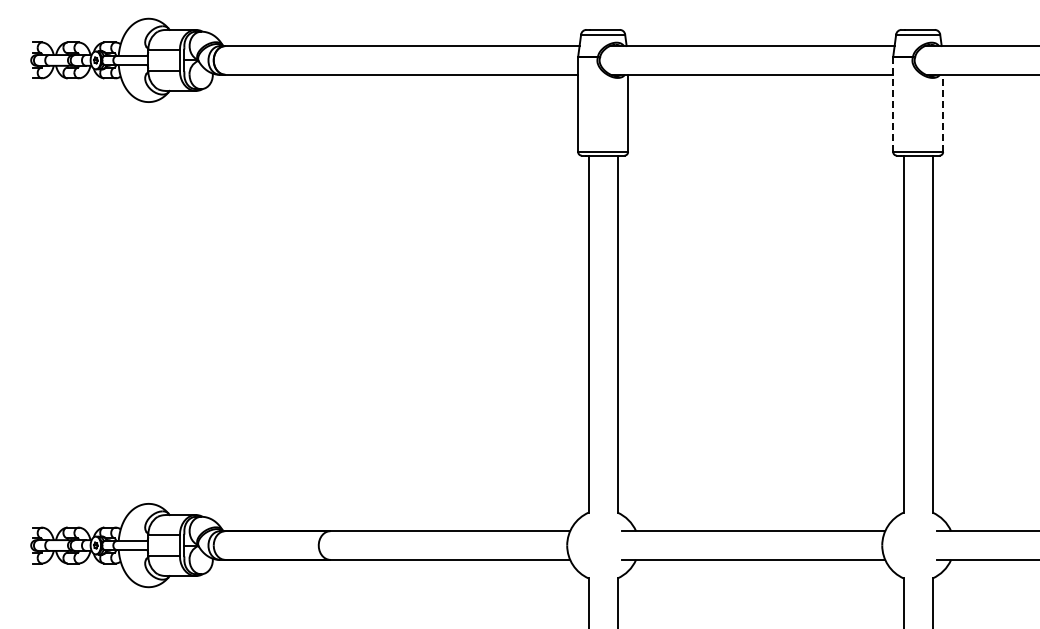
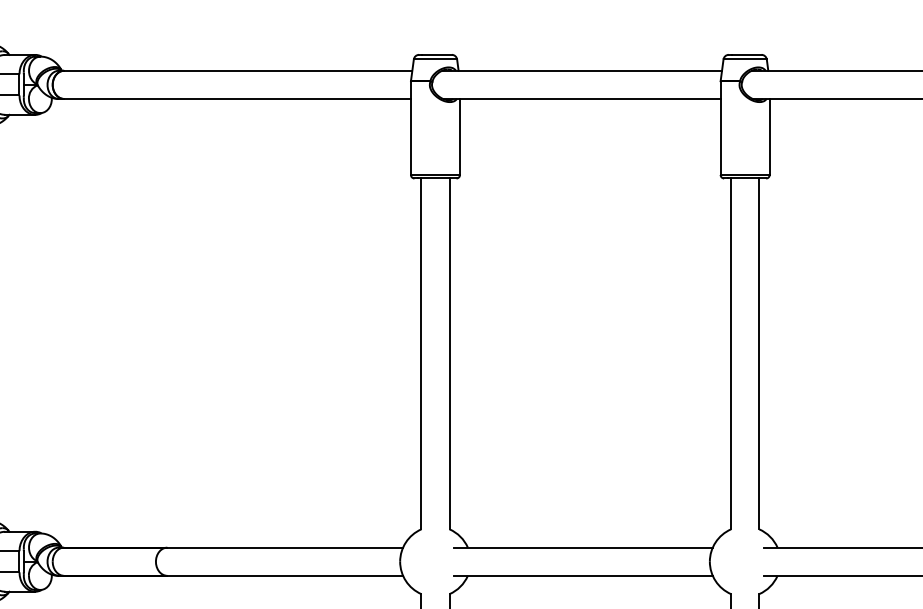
line: (893, 104) -> (720, 128), dashed -> solid
line: (943, 113) -> (770, 137), dashed -> solid

